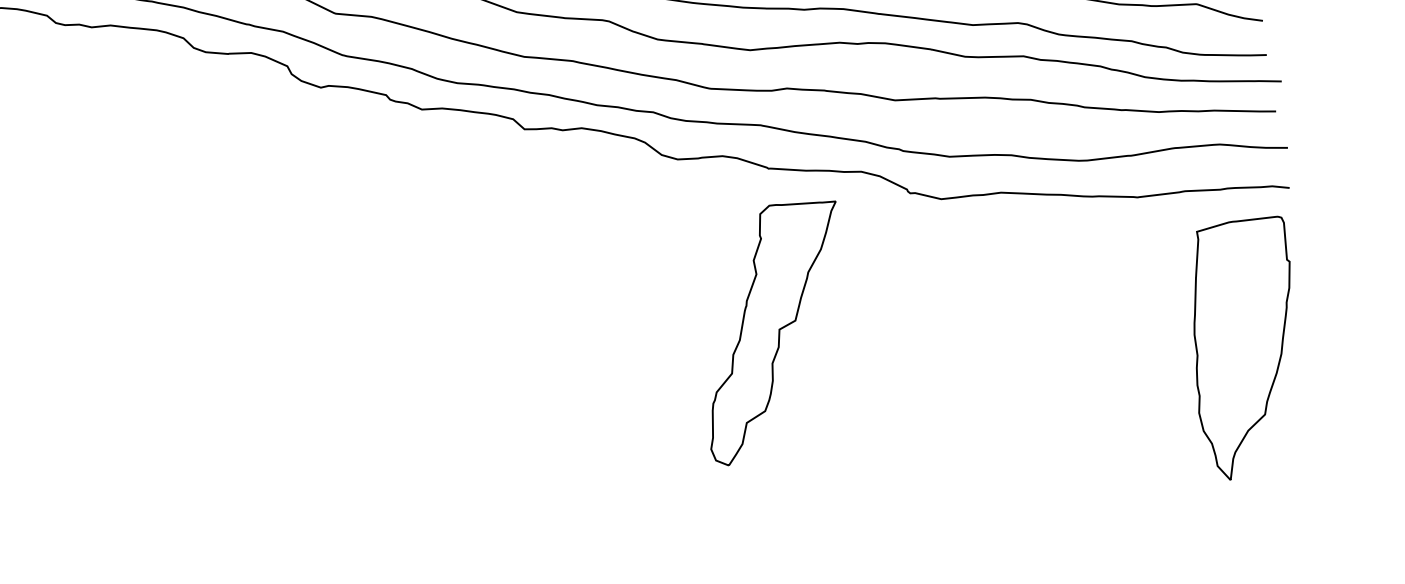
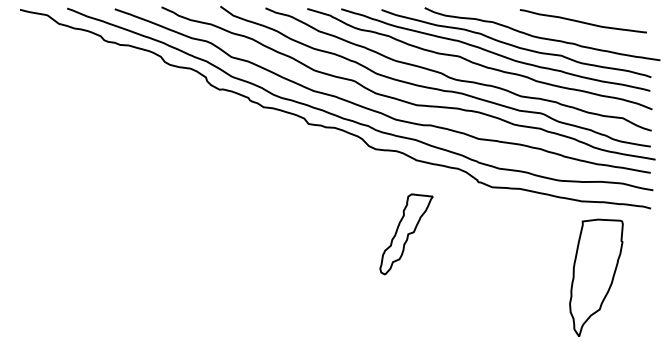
part: (774, 331) -> (406, 234), size x0.7
part: (1246, 347) -> (596, 277), moved

